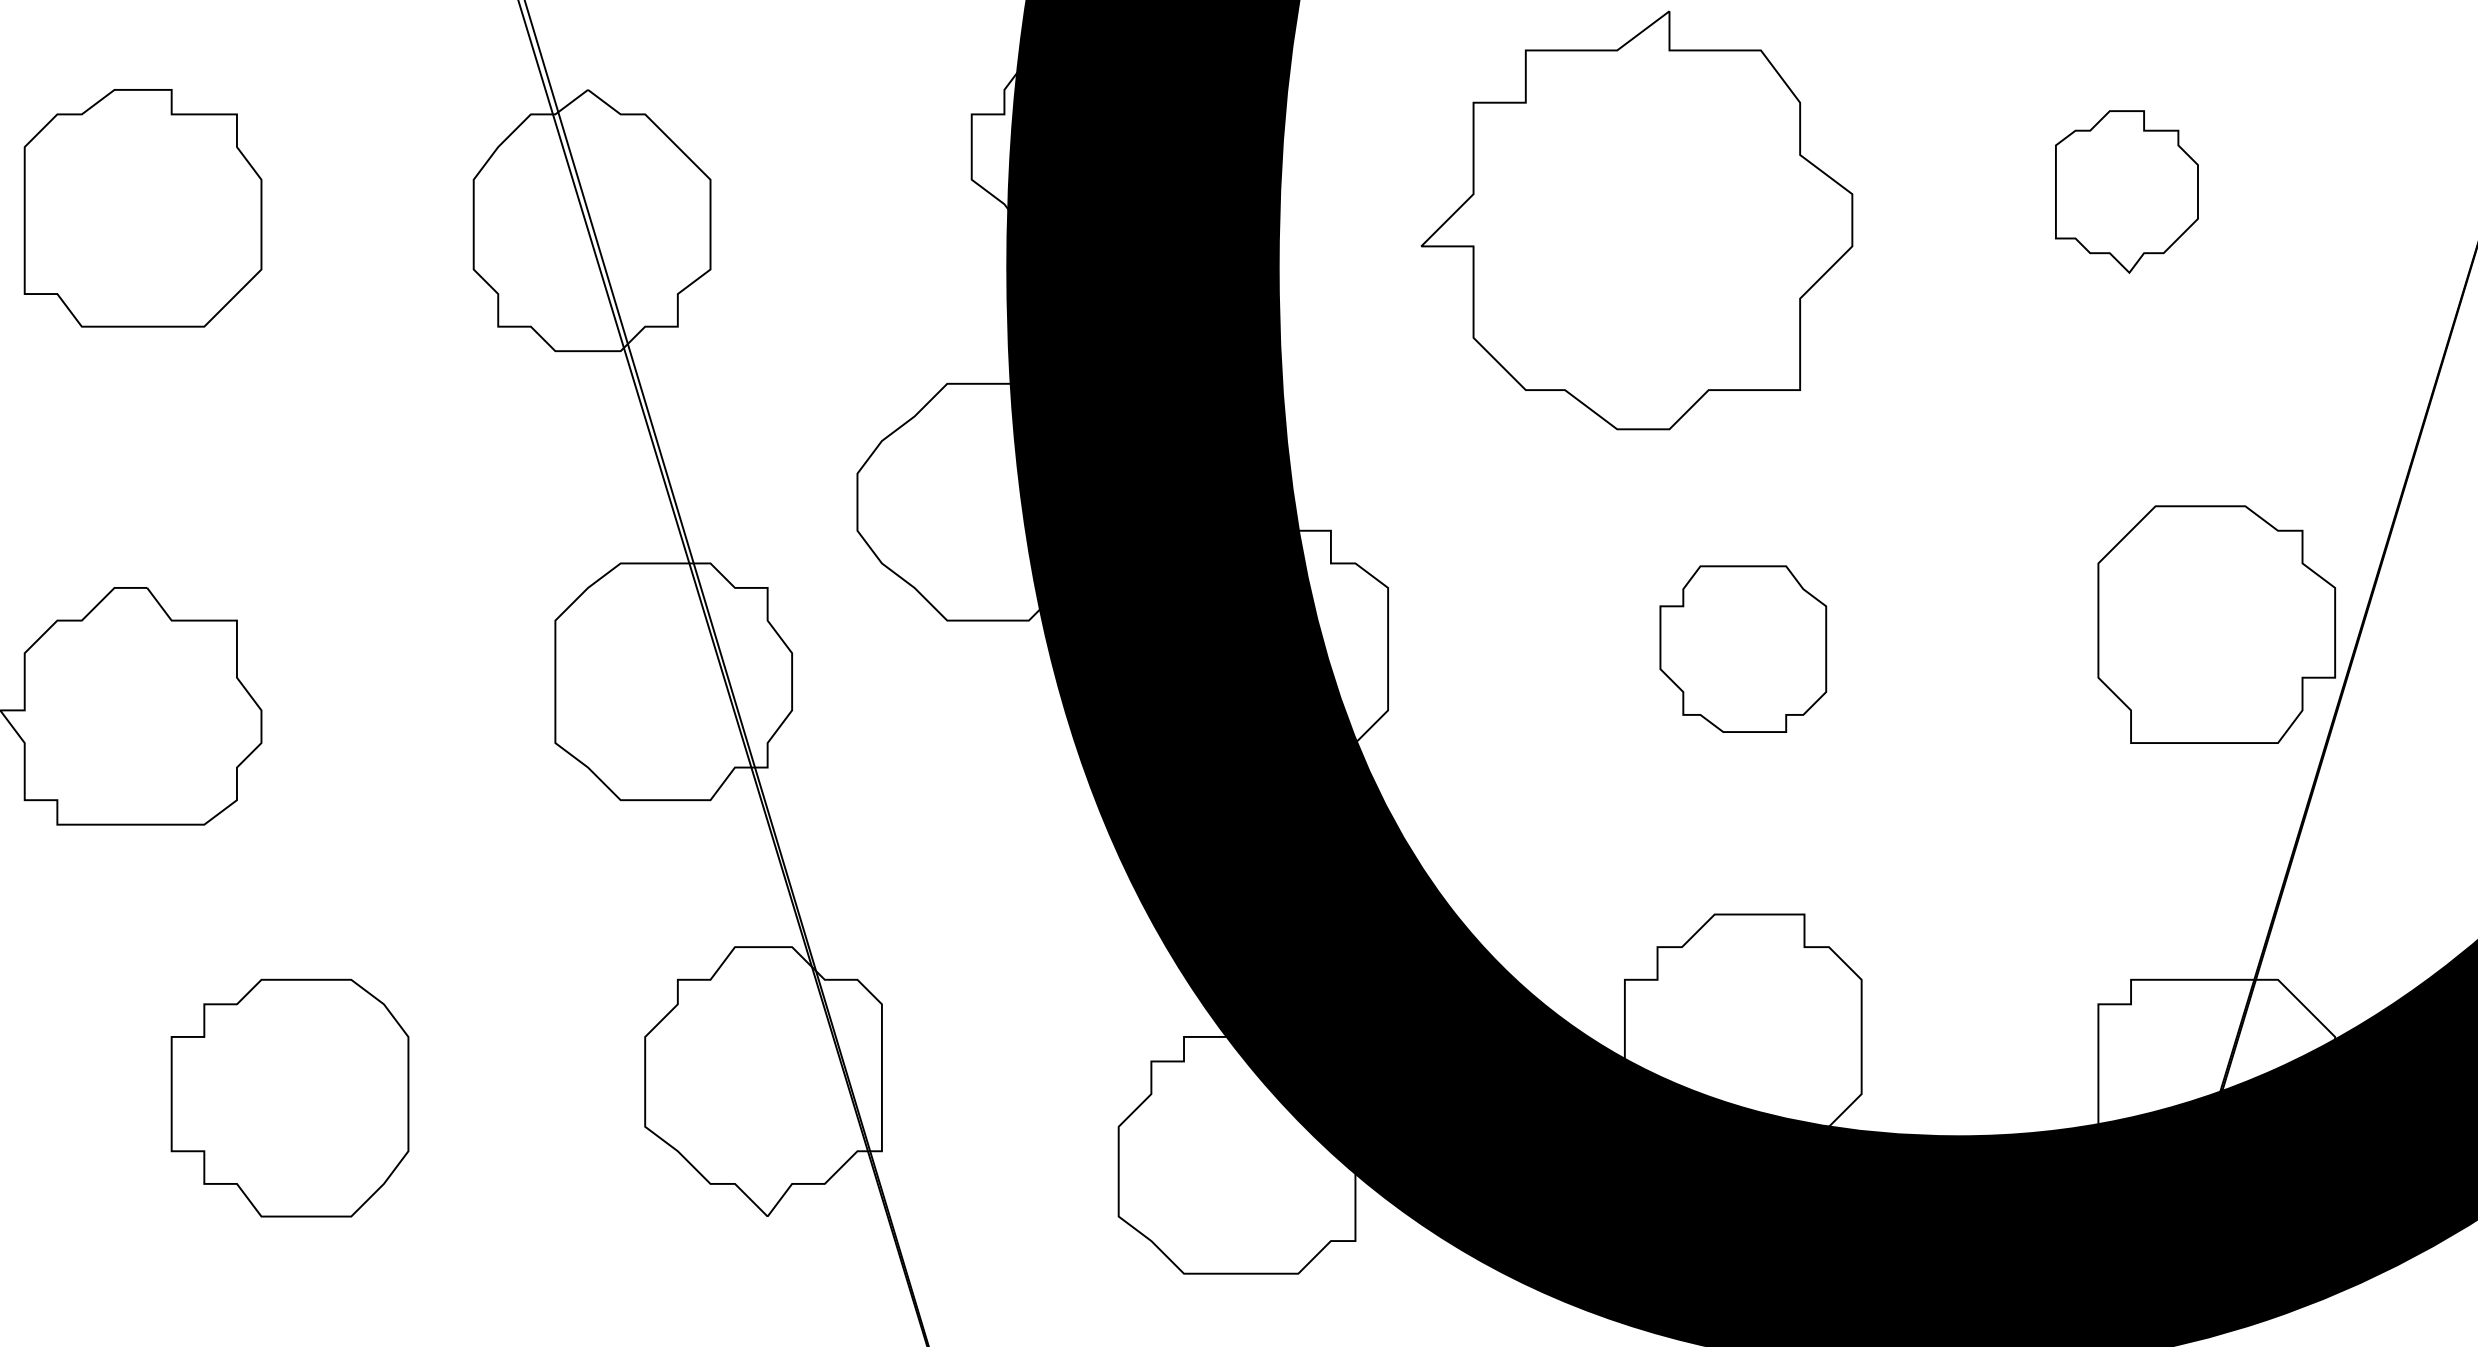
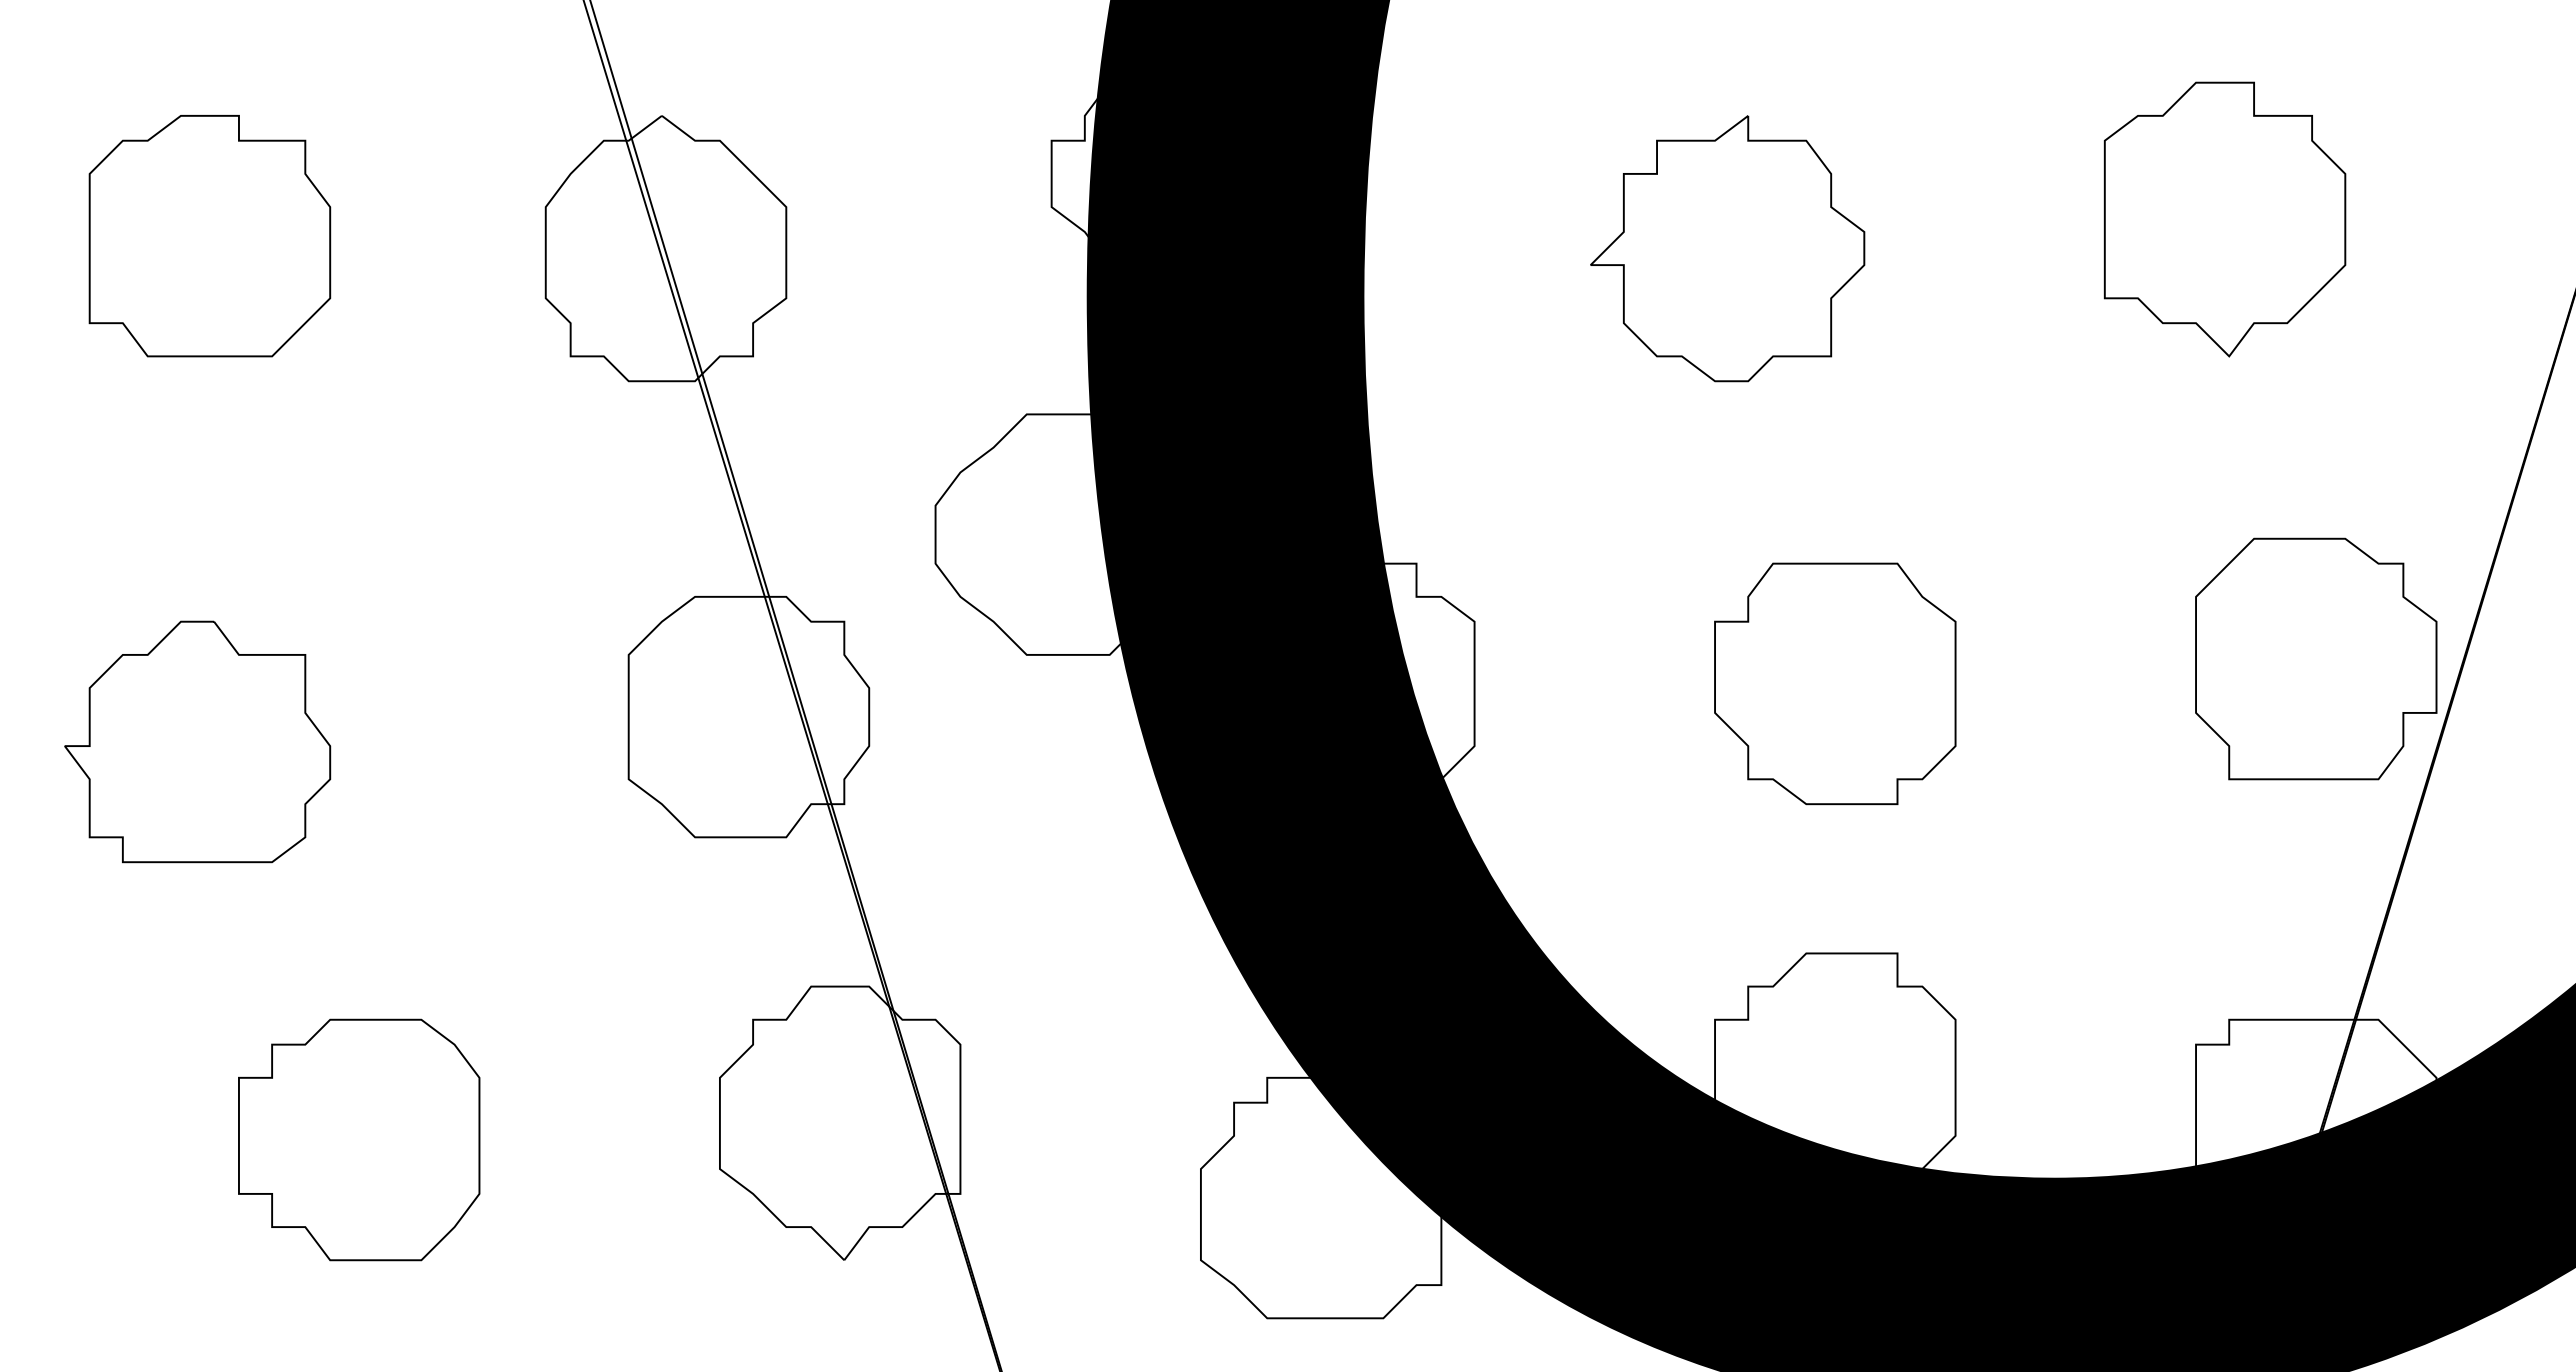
part: (2126, 191) -> (2224, 219), size x1.67
part: (1637, 220) -> (1727, 248), size x0.62
part: (1743, 648) -> (1835, 683), size x1.43

